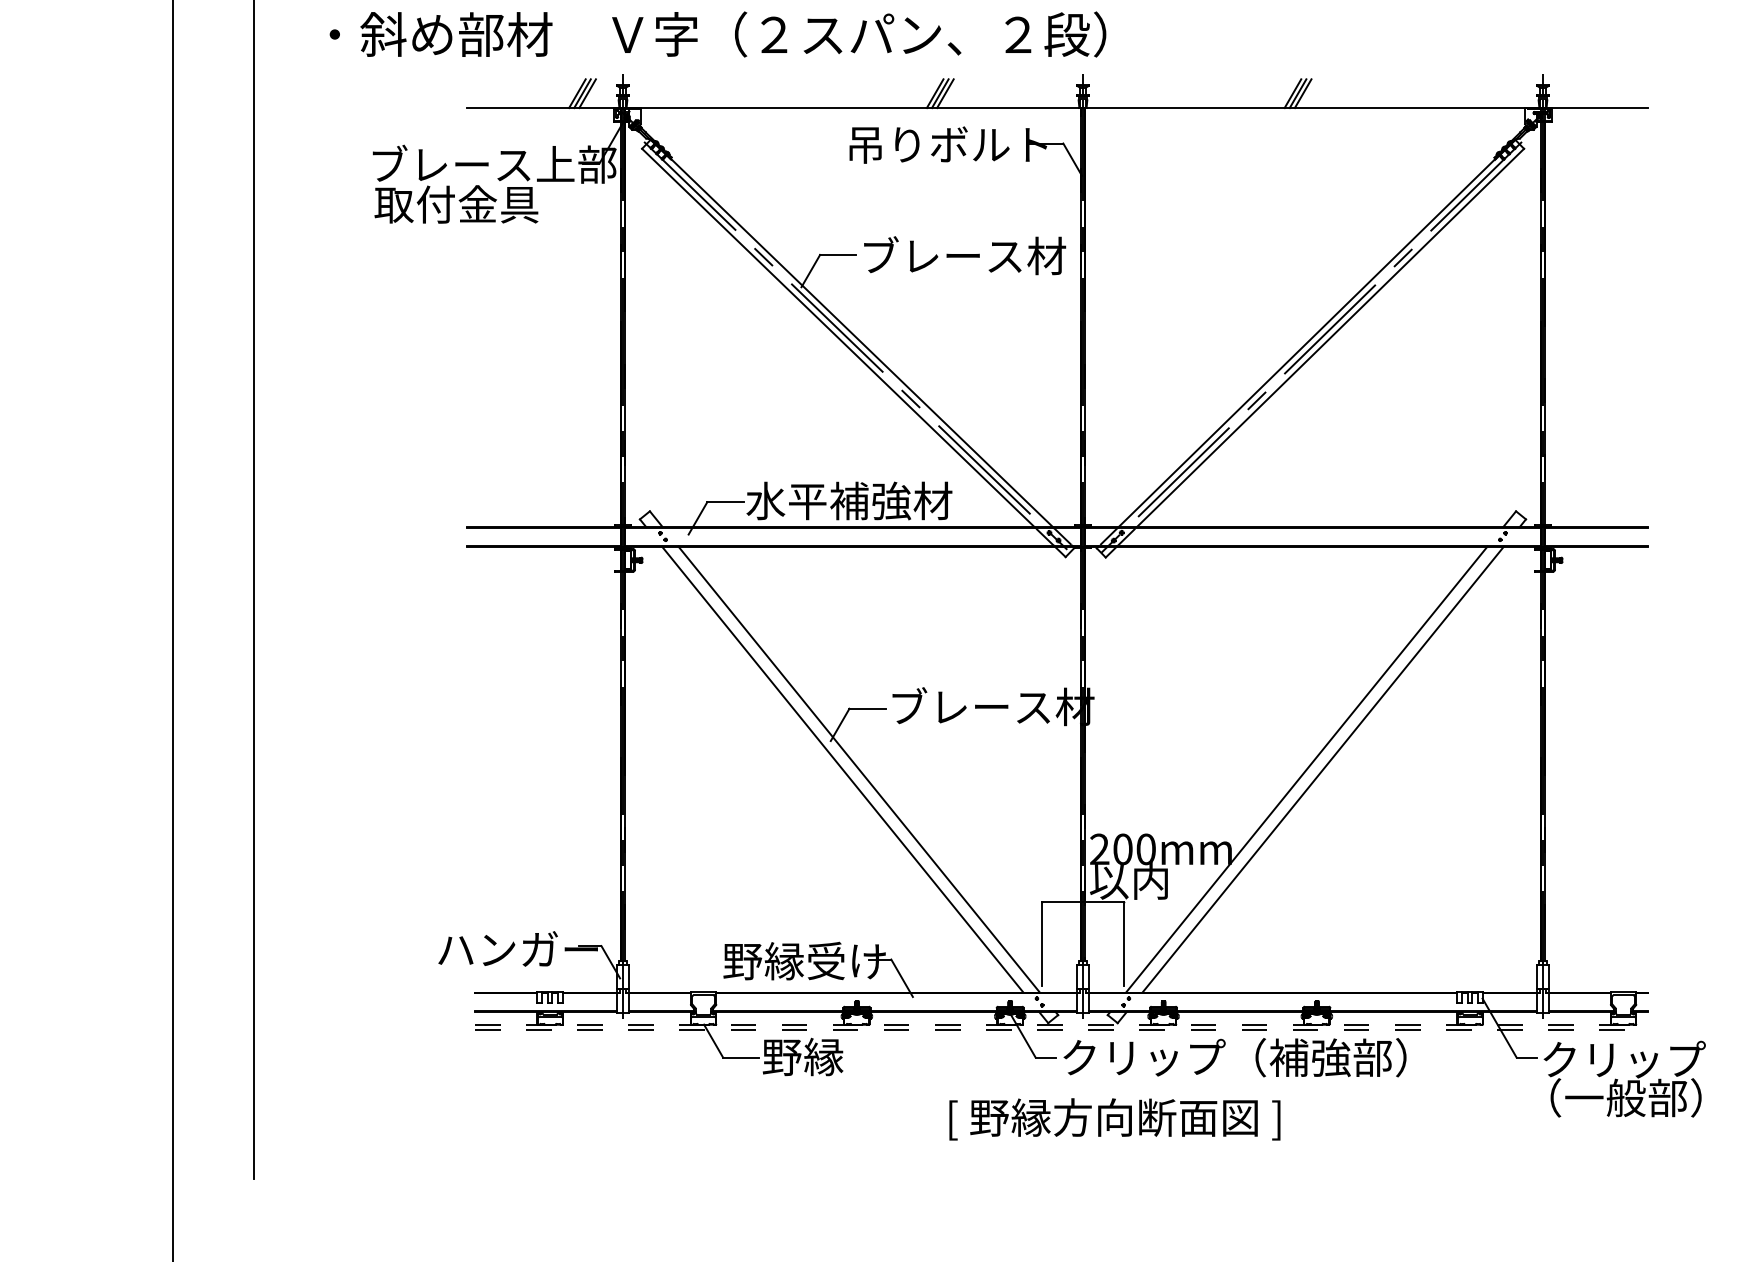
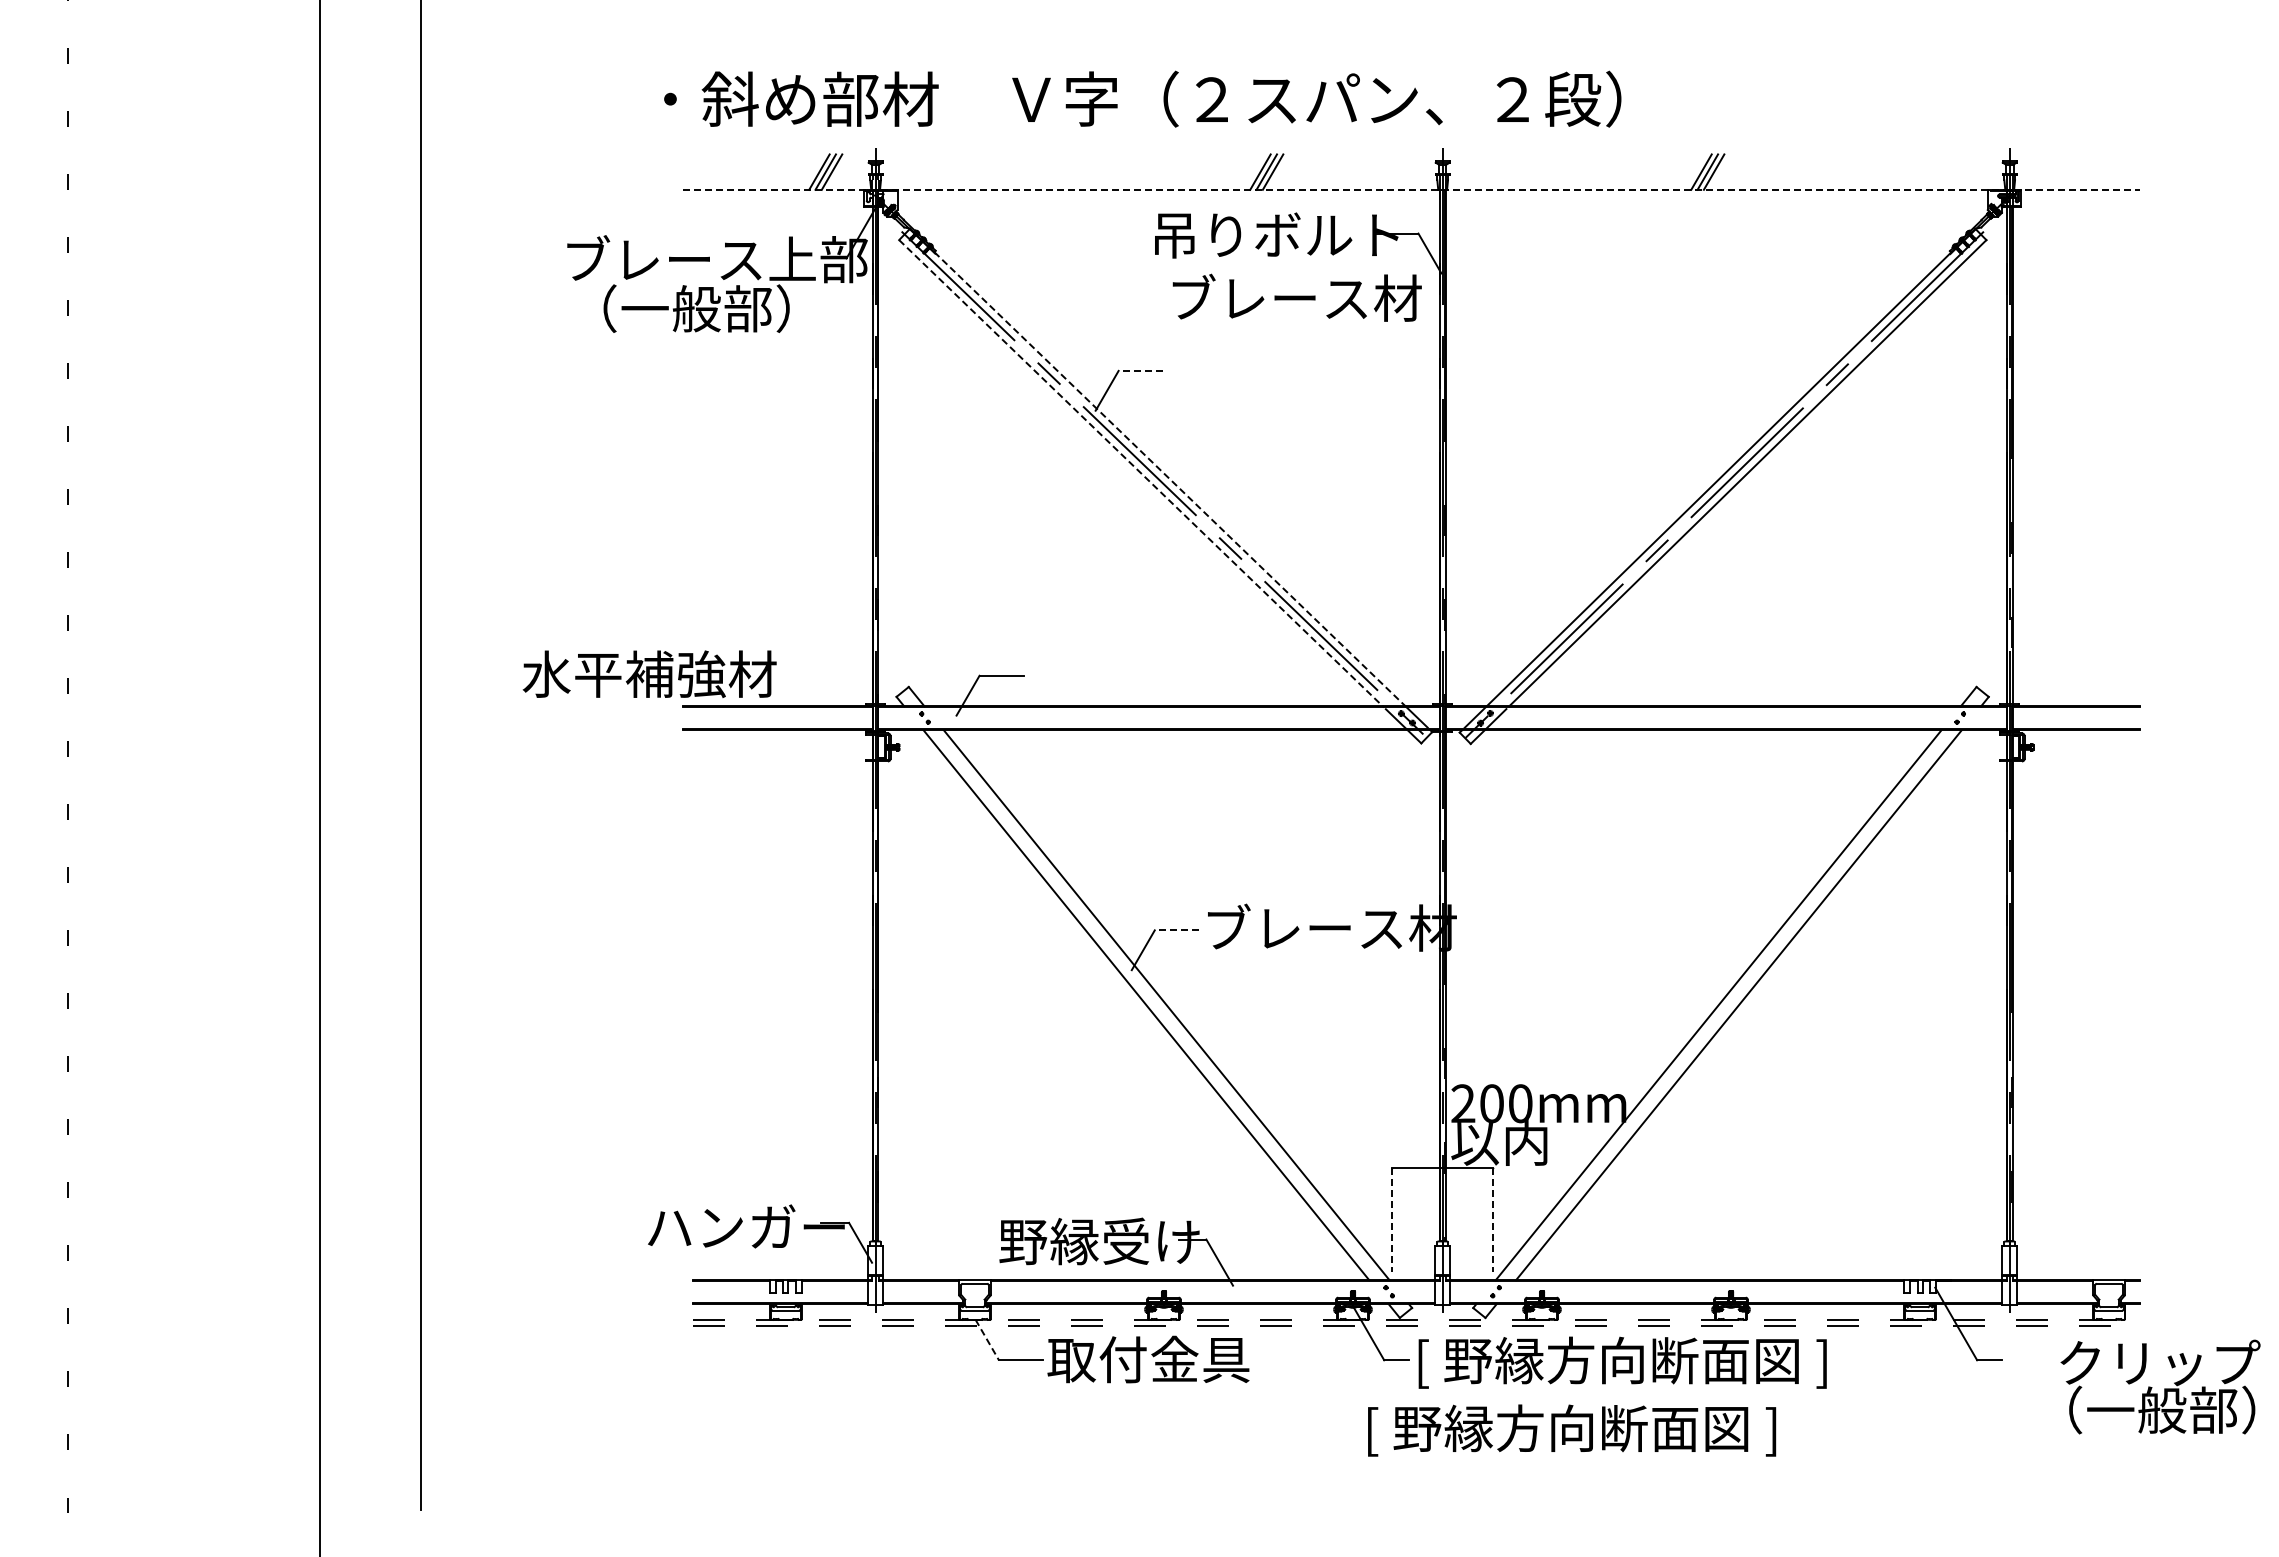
text: (717, 33) -> (1142, 98), moved
line: (1057, 107) -> (1411, 189), solid -> dashed
text: (463, 204) -> (679, 308), 取付金具 -> （一般部）
line: (837, 254) -> (1140, 370), solid -> dashed
text: (964, 255) -> (1296, 297), moved
line: (838, 338) -> (1141, 473), solid -> dashed
line: (862, 343) -> (1170, 480), solid -> dashed
text: (849, 500) -> (649, 673), moved
line: (867, 708) -> (1176, 930), solid -> dashed
line: (1042, 944) -> (1392, 1220), solid -> dashed
line: (1123, 944) -> (1492, 1220), solid -> dashed
line: (713, 1041) -> (987, 1340), solid -> dashed
text: (844, 1056) -> (1148, 1359), 野縁 -> 取付金具
text: (1234, 1059) -> (1629, 1362), クリップ（補強部） -> [ 野縁方向断面図 ]
text: (1624, 1078) -> (2160, 1386), moved
text: (1115, 1119) -> (1572, 1430), moved

